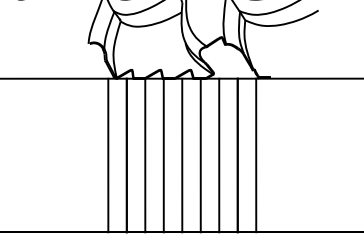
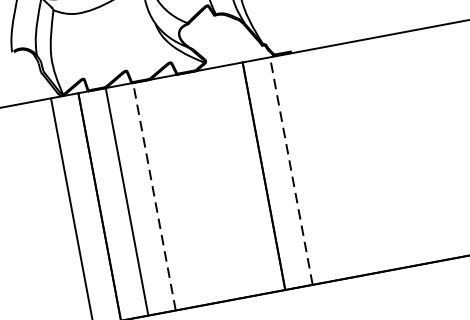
line: (163, 155) -> (154, 196), solid -> dashed
line: (182, 155) -> (182, 191), removed
line: (200, 155) -> (208, 186), removed
line: (219, 155) -> (236, 181), removed
line: (256, 155) -> (291, 171), solid -> dashed

